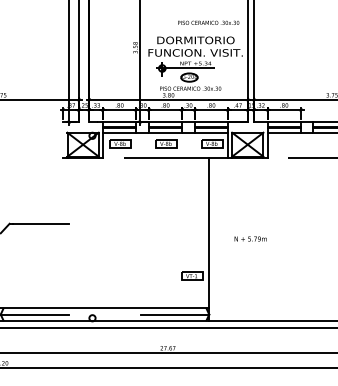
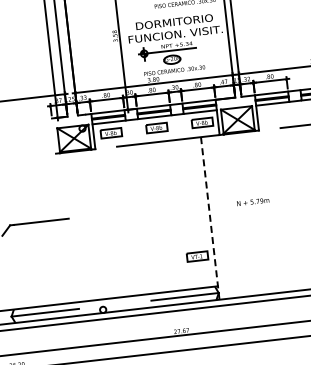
text: (250, 238) -> (252, 201), moved
line: (209, 239) -> (210, 218), solid -> dashed

